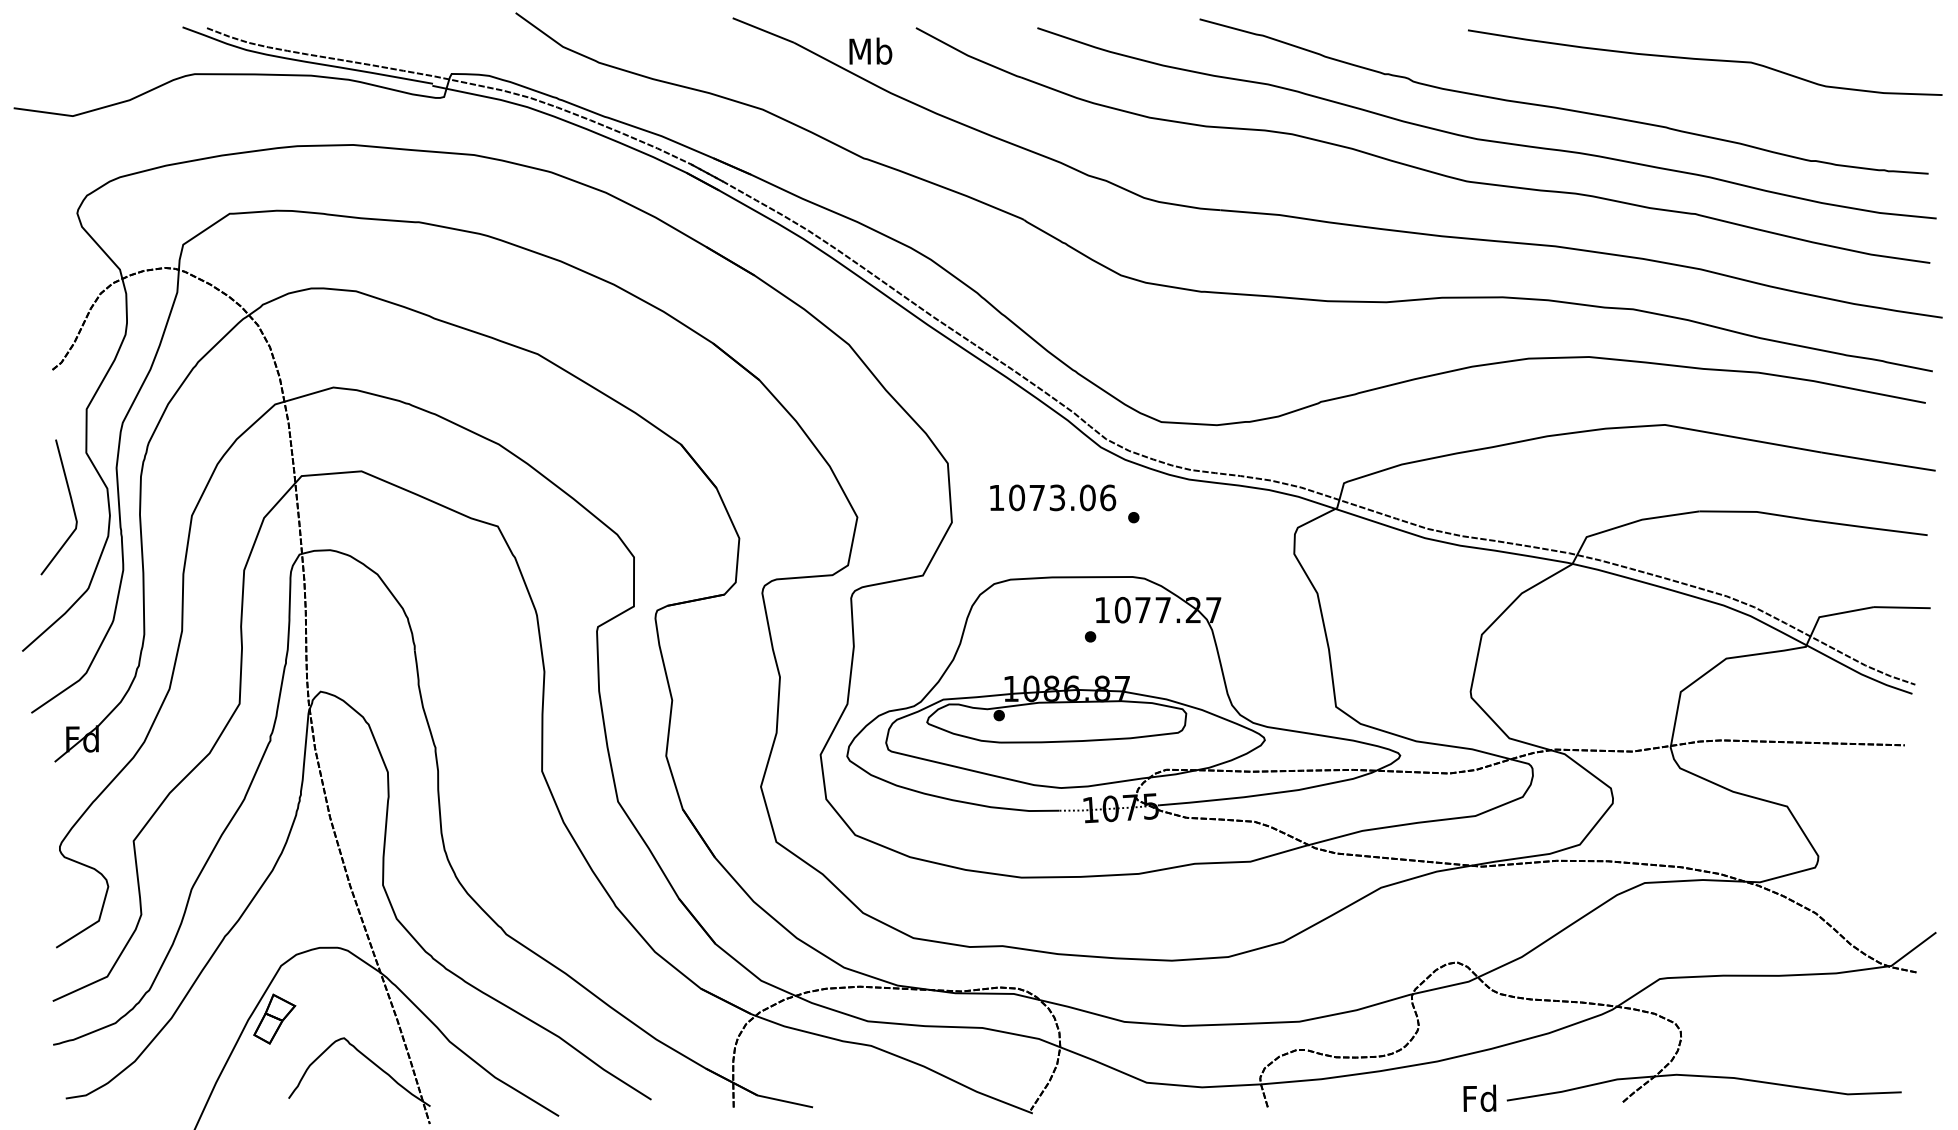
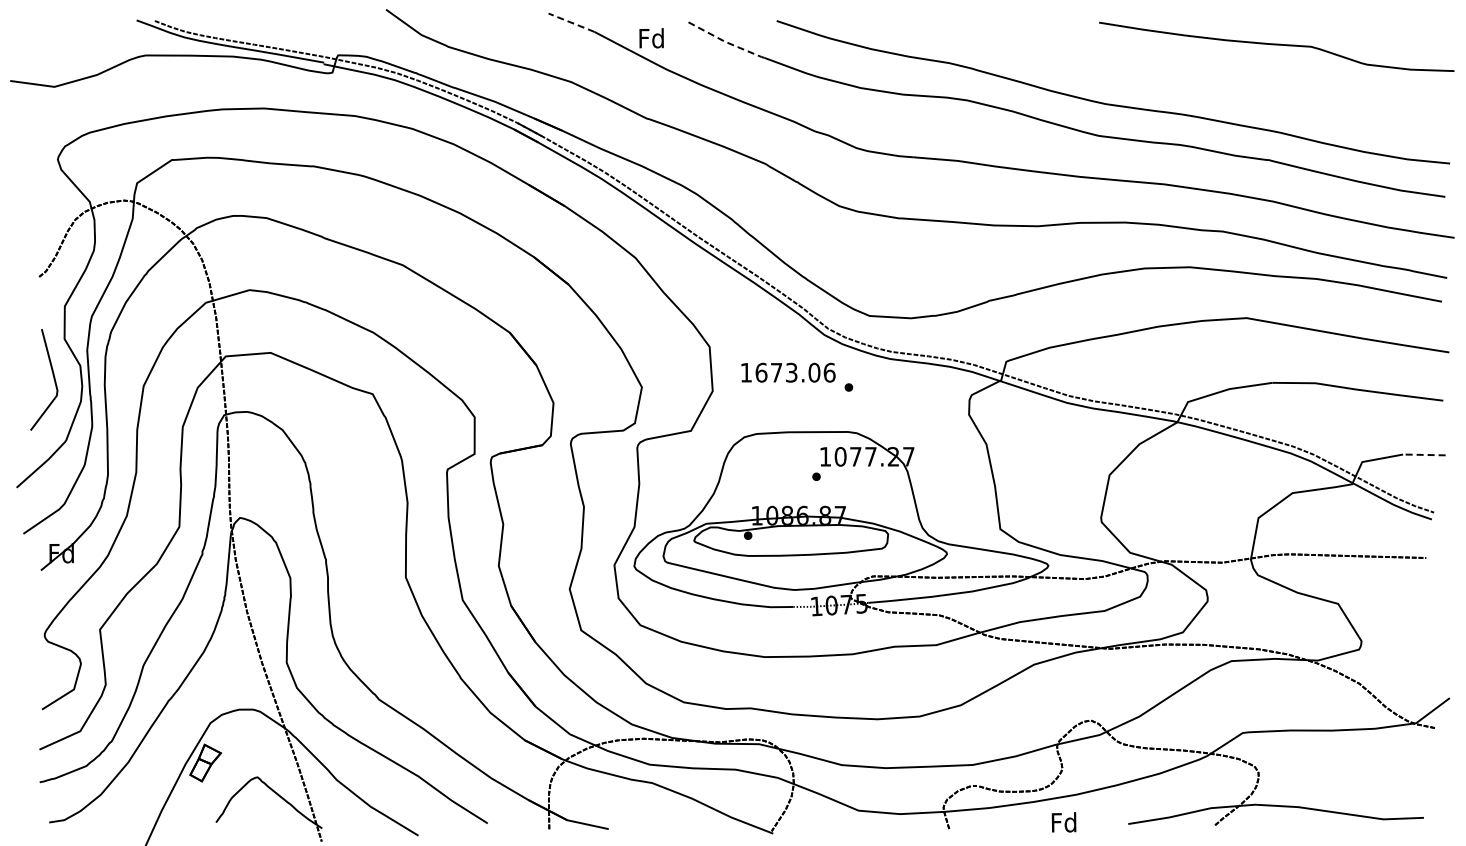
line: (763, 30) -> (571, 22), solid -> dashed
text: (870, 51) -> (651, 38), Mb -> Fd
line: (967, 55) -> (724, 41), solid -> dashed
curve: (1557, 106) -> (1166, 79), removed
text: (1017, 497) -> (761, 372), 1073.06 -> 1673.06
line: (1901, 607) -> (1423, 454), solid -> dashed
text: (1479, 1098) -> (1063, 822), moved

